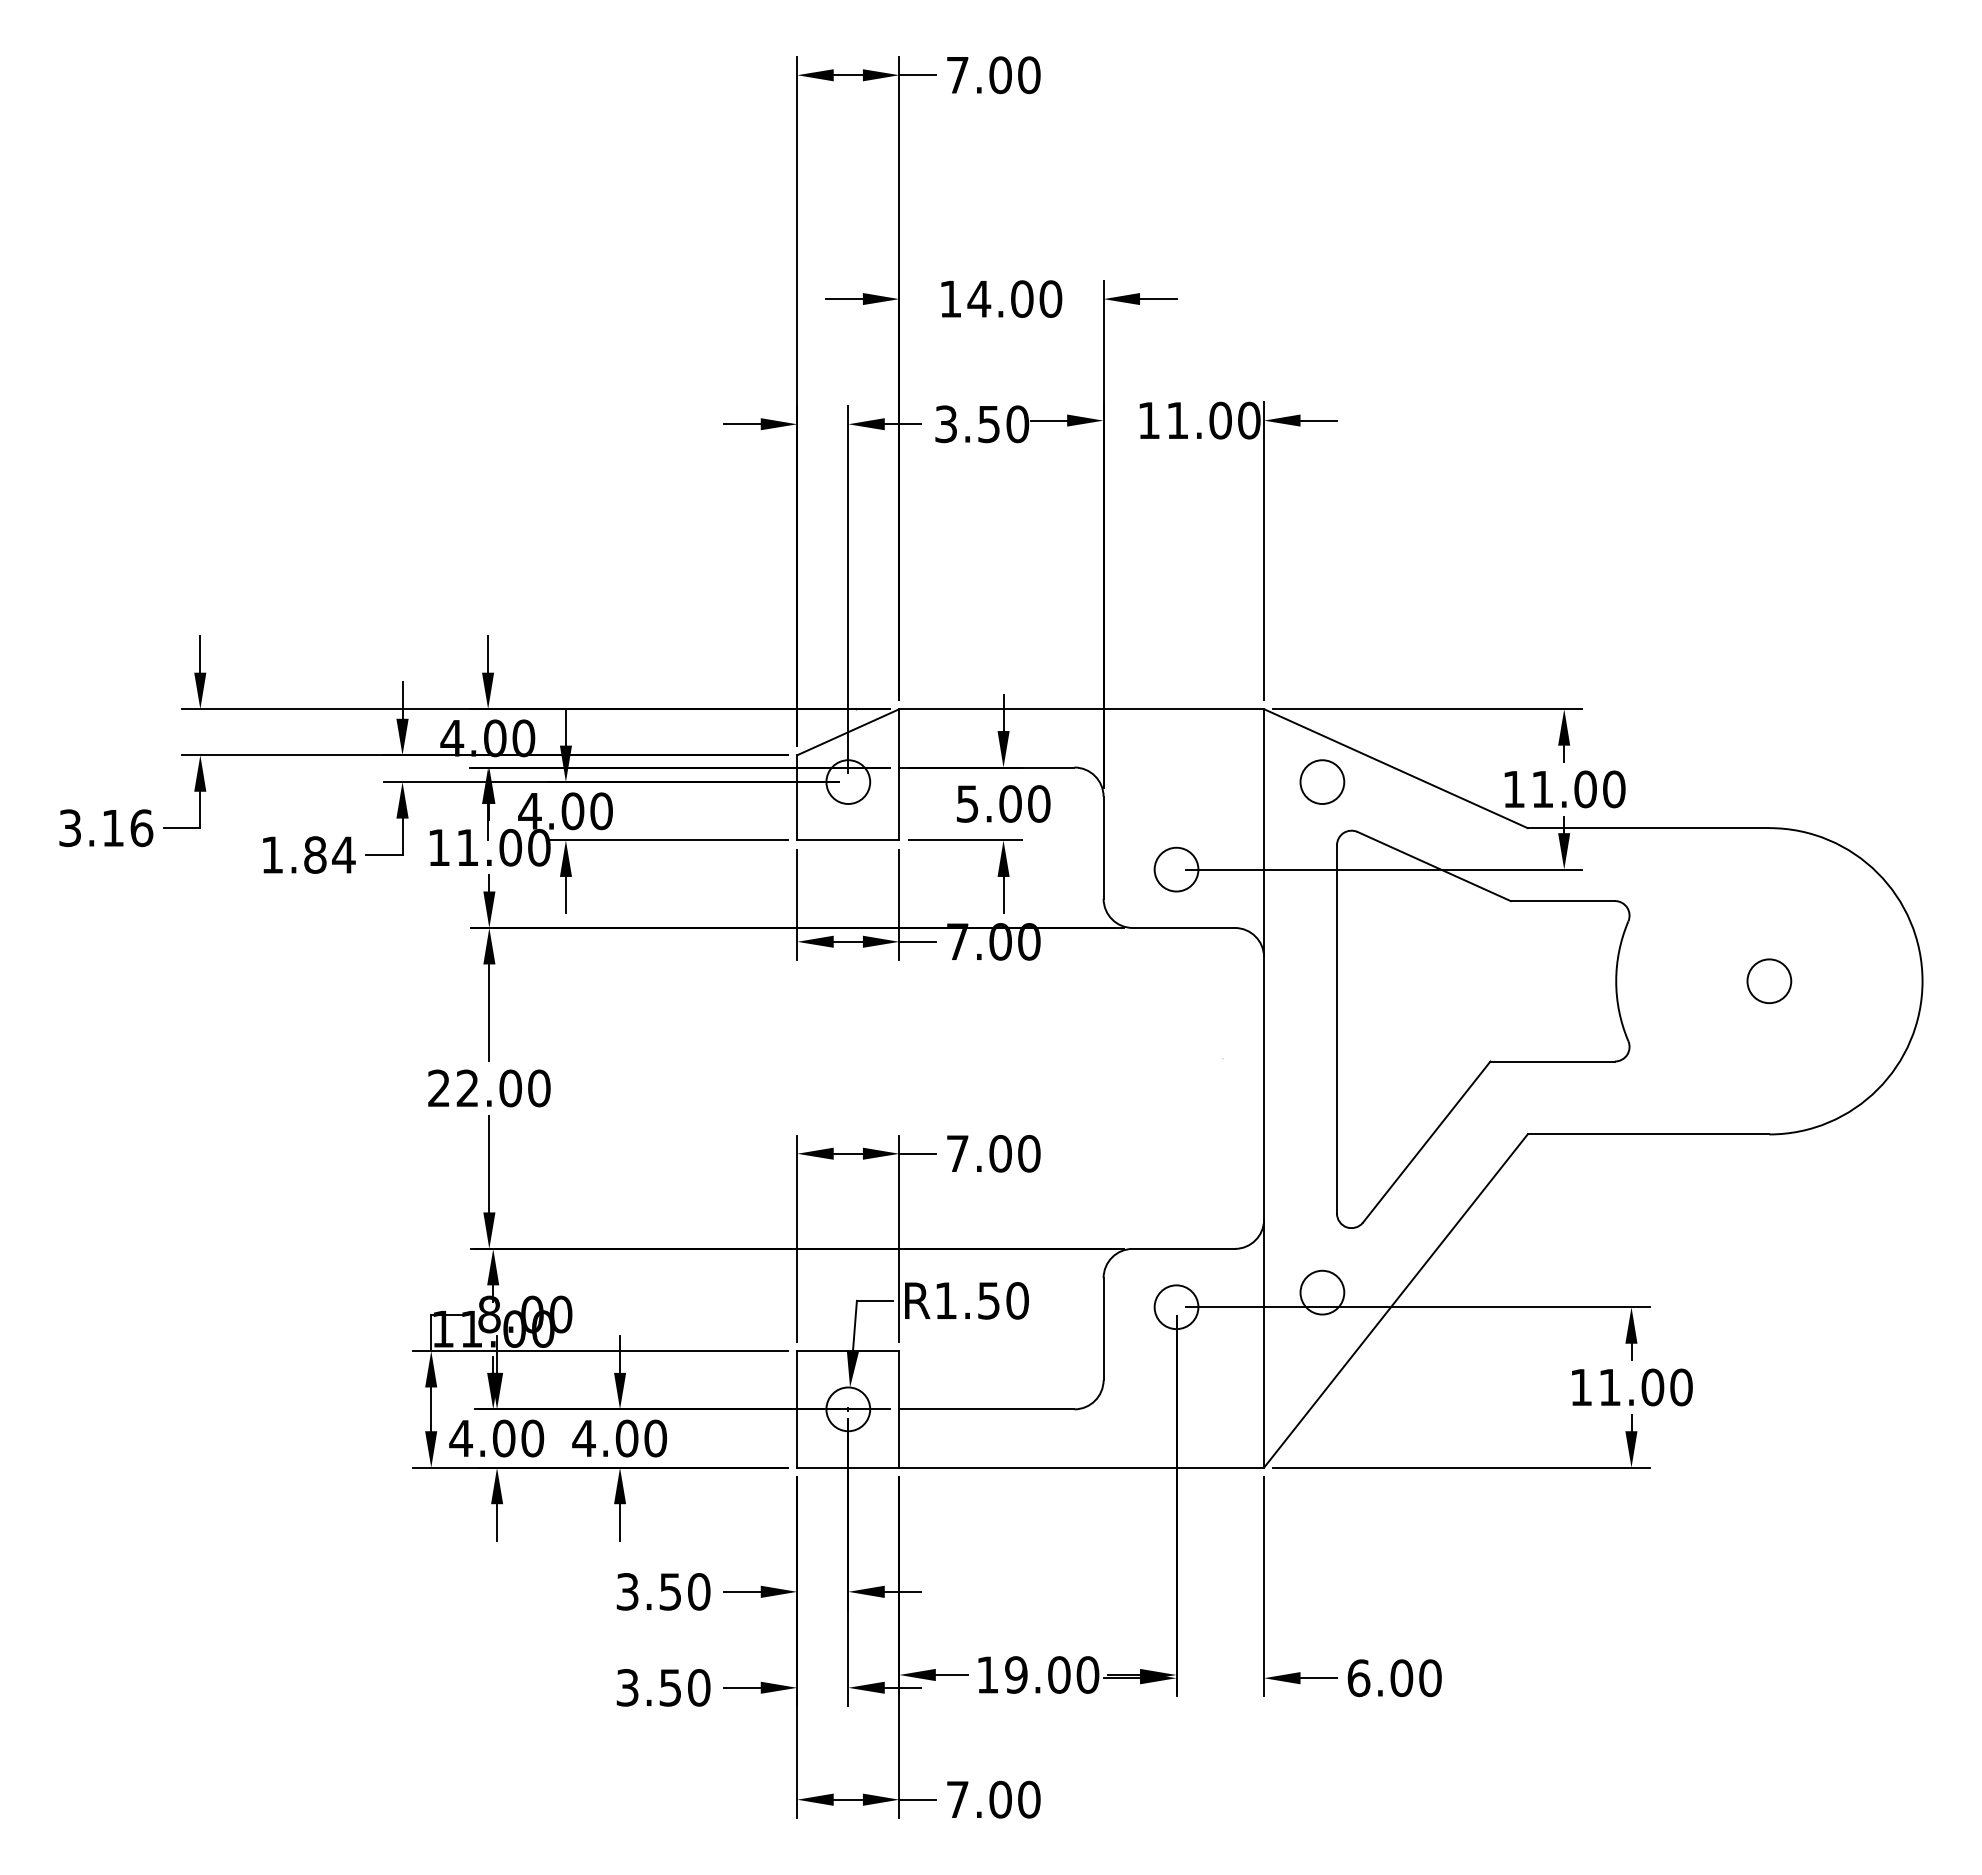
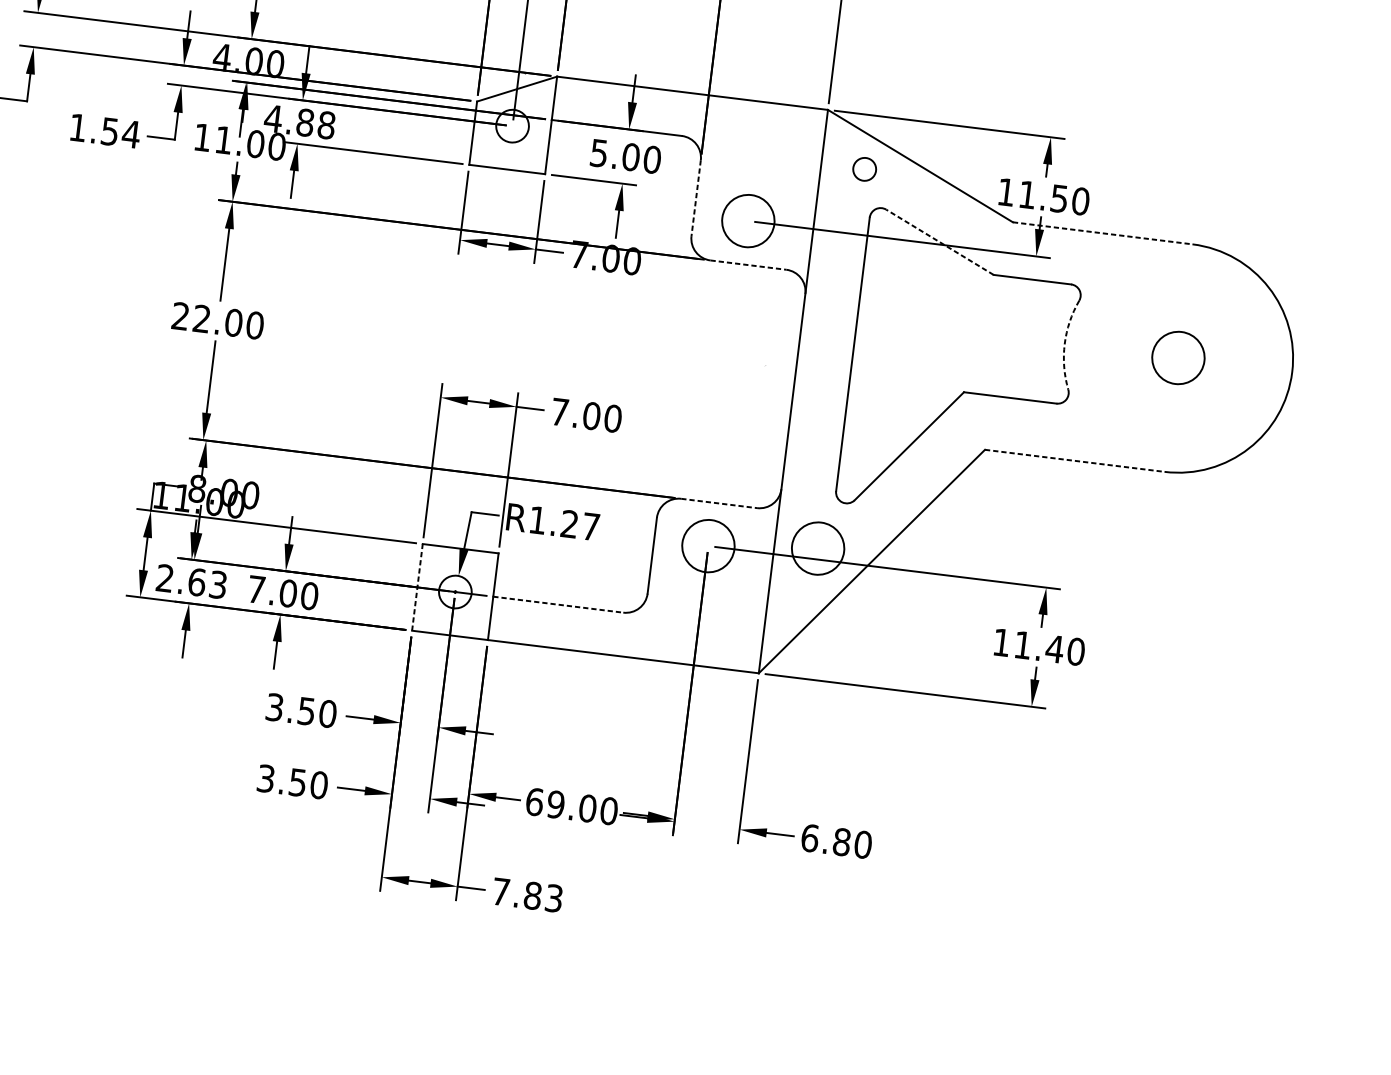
circle: (1322, 781) -> (864, 168), size x0.7
text: (1585, 789) -> (1059, 198), 11.00 -> 11.50
text: (586, 810) -> (315, 123), 4.00 -> 4.88
line: (1648, 828) -> (1102, 233), solid -> dashed
line: (1103, 848) -> (696, 198), solid -> dashed
text: (315, 854) -> (110, 131), 1.84 -> 1.54
line: (1434, 866) -> (940, 242), solid -> dashed
circle: (1176, 869) -> (748, 221), size x1.6
line: (1184, 927) -> (748, 264), solid -> dashed
arc: (1616, 981) -> (1064, 344), solid -> dashed
circle: (1769, 981) -> (1178, 358), size x1.6
line: (1648, 1134) -> (1074, 460), solid -> dashed
line: (1184, 1248) -> (719, 503), solid -> dashed
circle: (1322, 1292) -> (818, 548), size x1.6
text: (1003, 1300) -> (580, 525), R1.50 -> R1.27
circle: (1176, 1307) -> (708, 546), size x1.6
text: (1652, 1387) -> (1054, 649), 11.00 -> 11.40
line: (797, 1408) -> (417, 586), solid -> dashed
line: (986, 1409) -> (557, 604), solid -> dashed
text: (496, 1438) -> (191, 581), 4.00 -> 2.63
text: (583, 1438) -> (256, 589), 4.00 -> 7.00
text: (987, 1674) -> (534, 801), 19.00 -> 69.00
text: (1401, 1677) -> (841, 841), 6.00 -> 6.80
text: (1014, 1799) -> (543, 896), 7.00 -> 7.83

